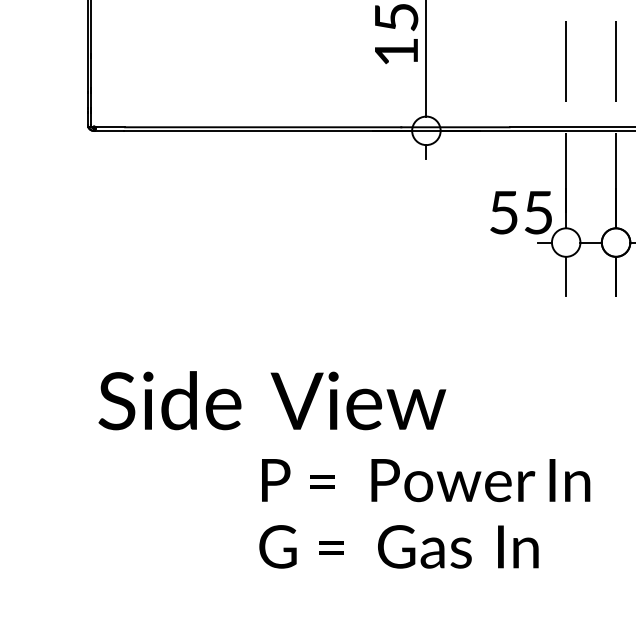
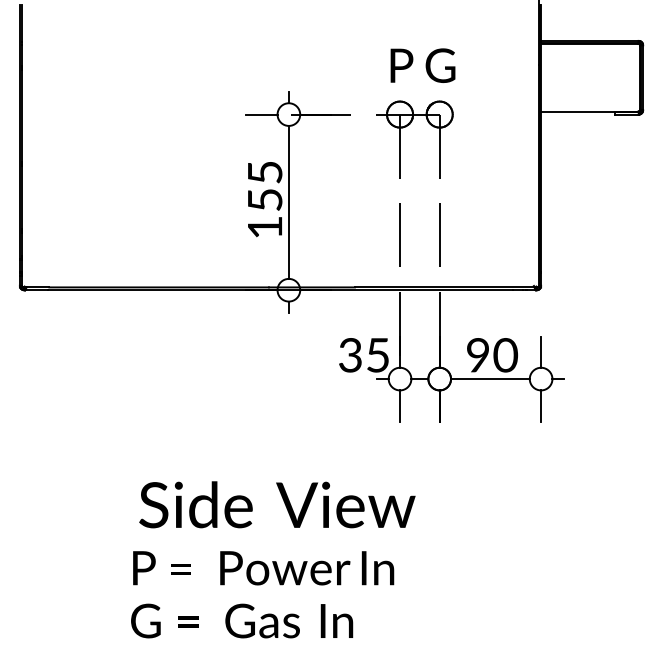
text: (503, 212) -> (350, 355), 55 -> 35
text: (272, 400) -> (277, 504), moved
text: (424, 513) -> (262, 594), moved

